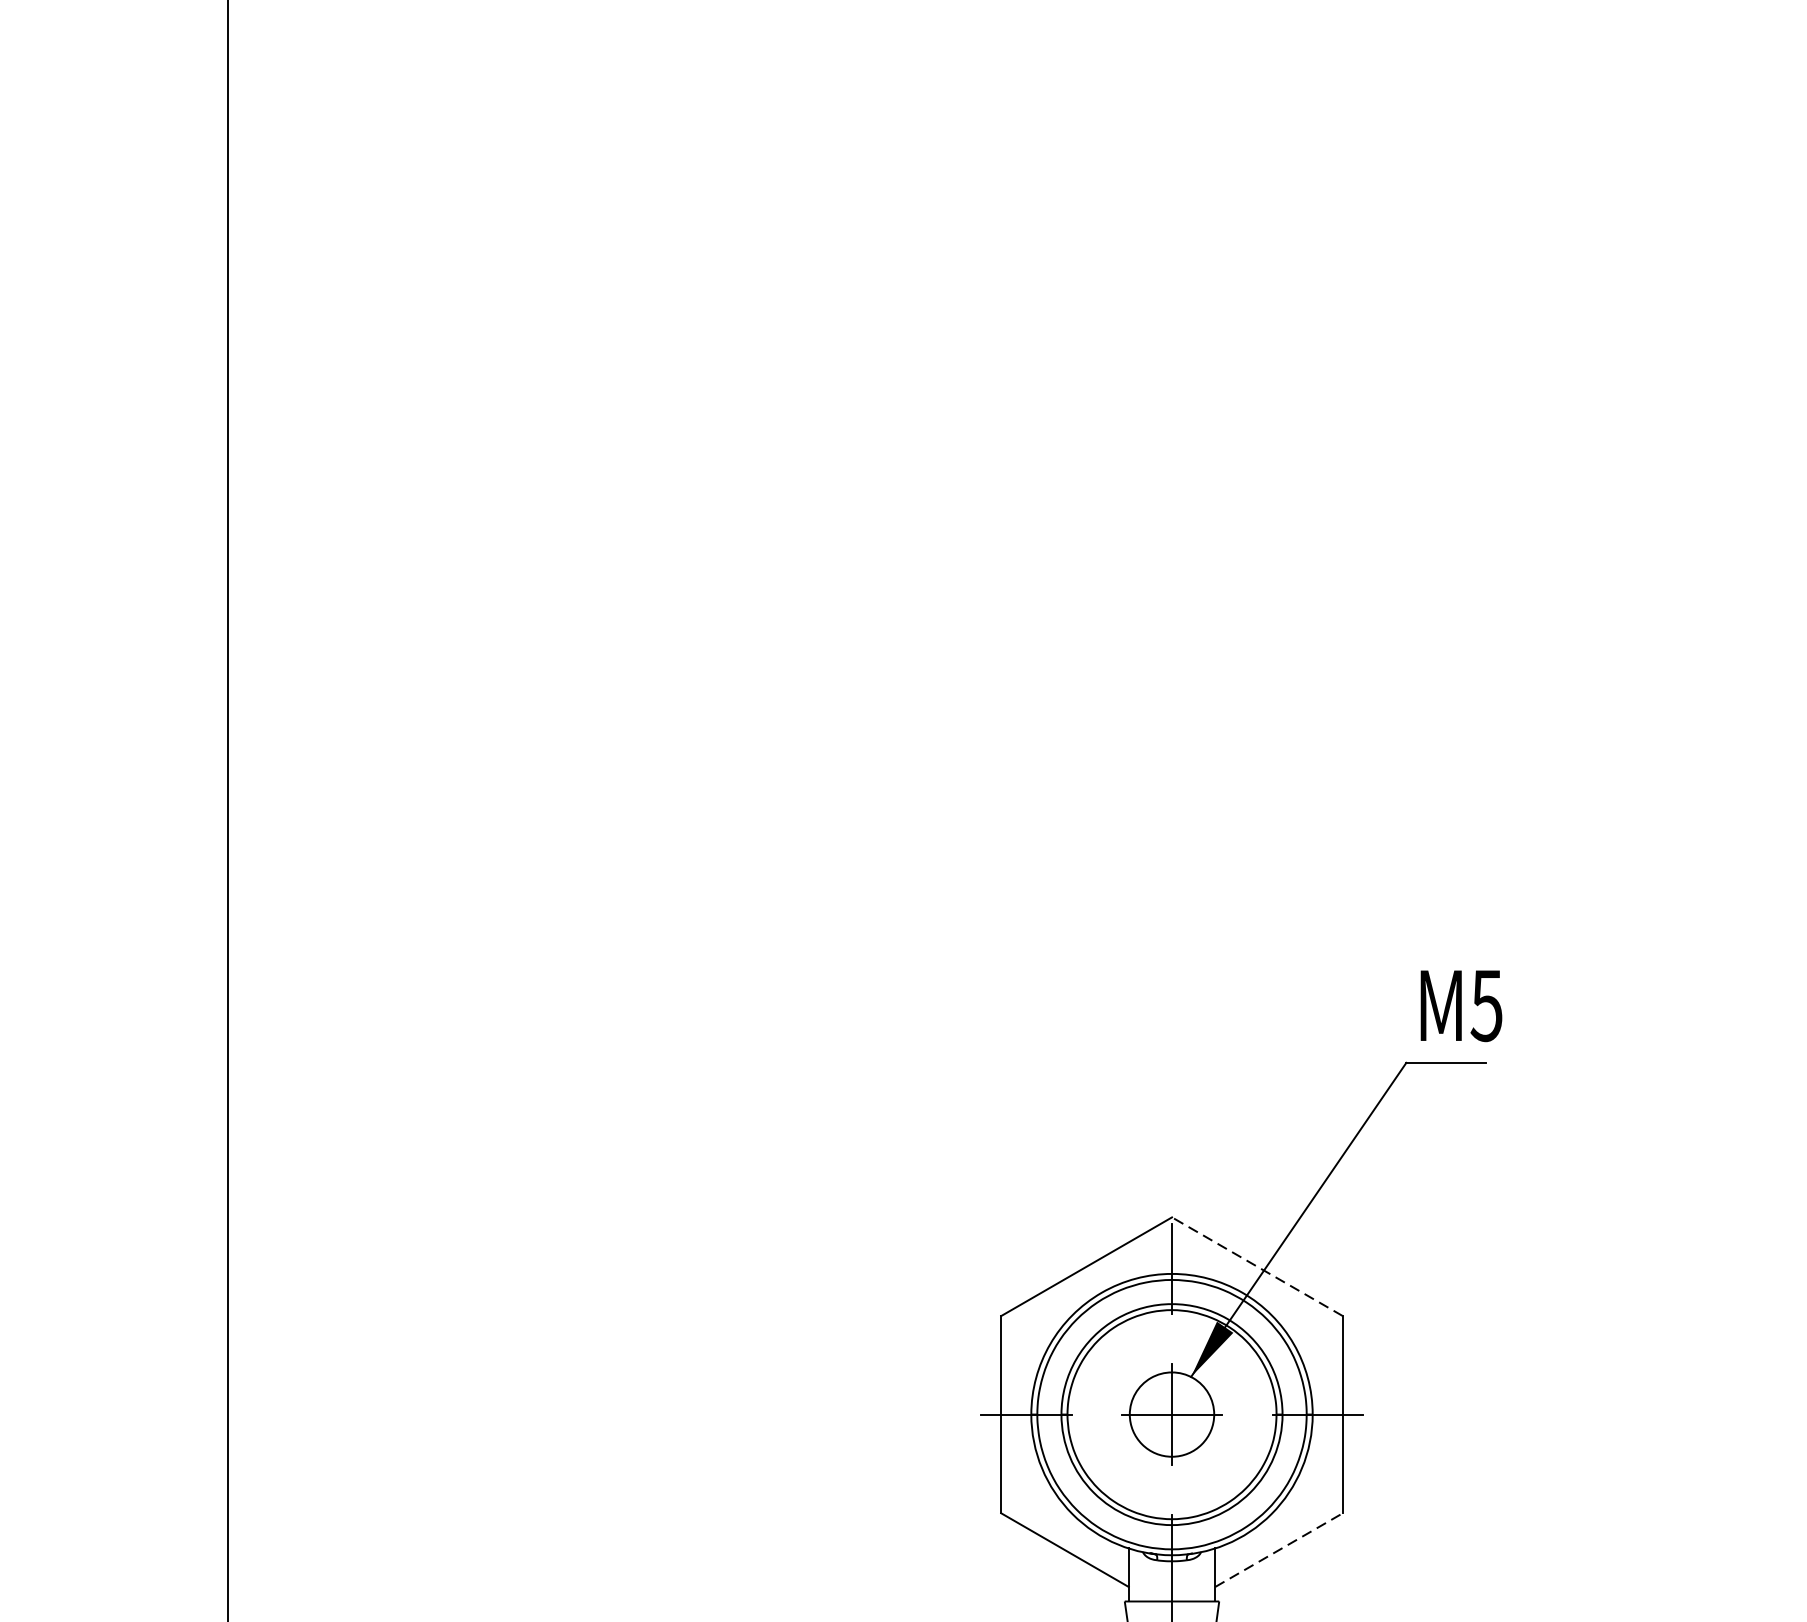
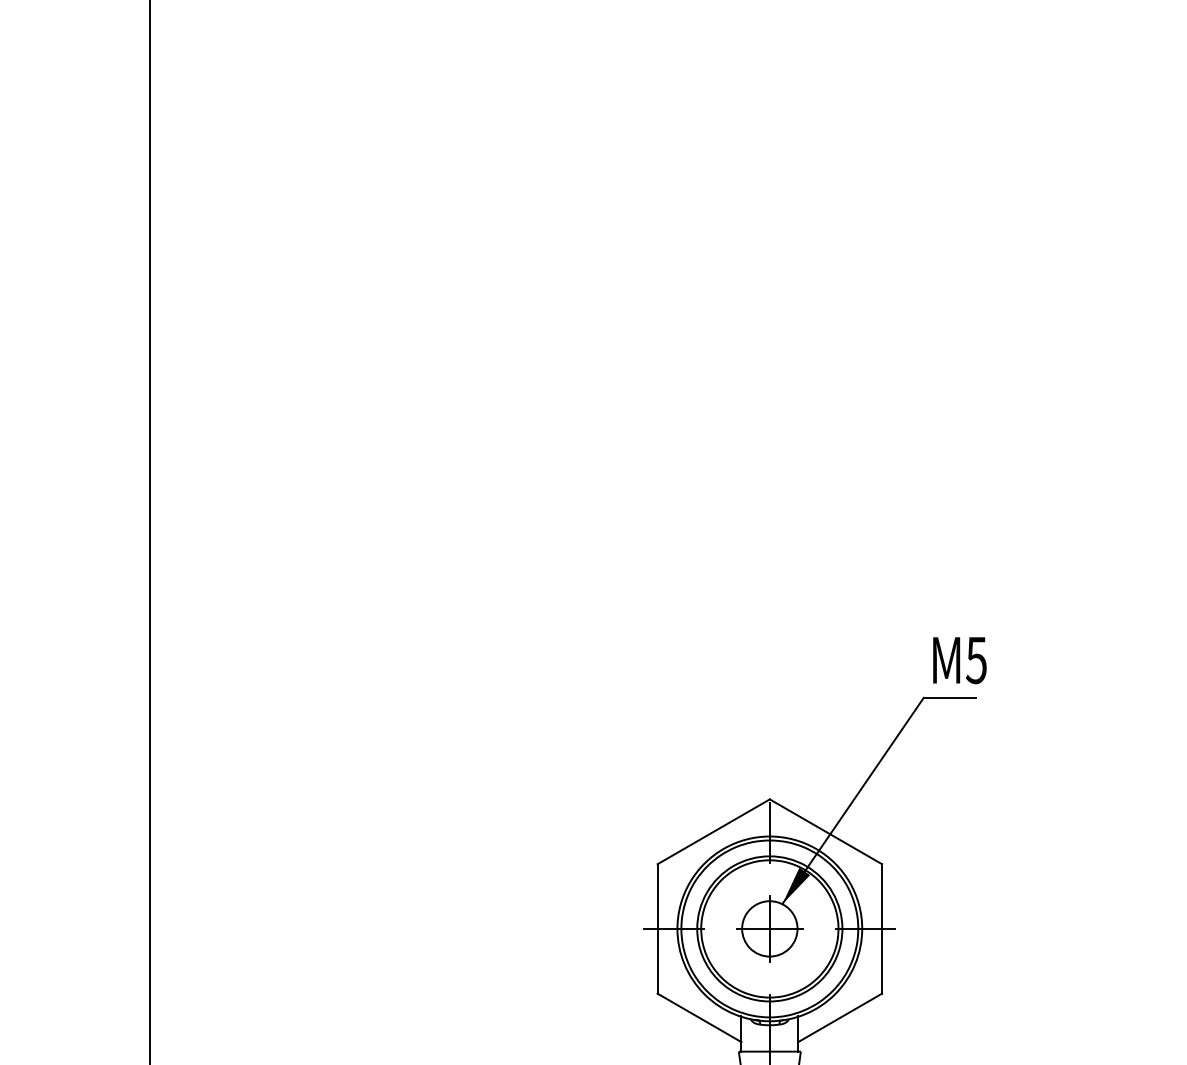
line: (1256, 1266) -> (825, 831), dashed -> solid
line: (1279, 1549) -> (840, 1017), dashed -> solid

